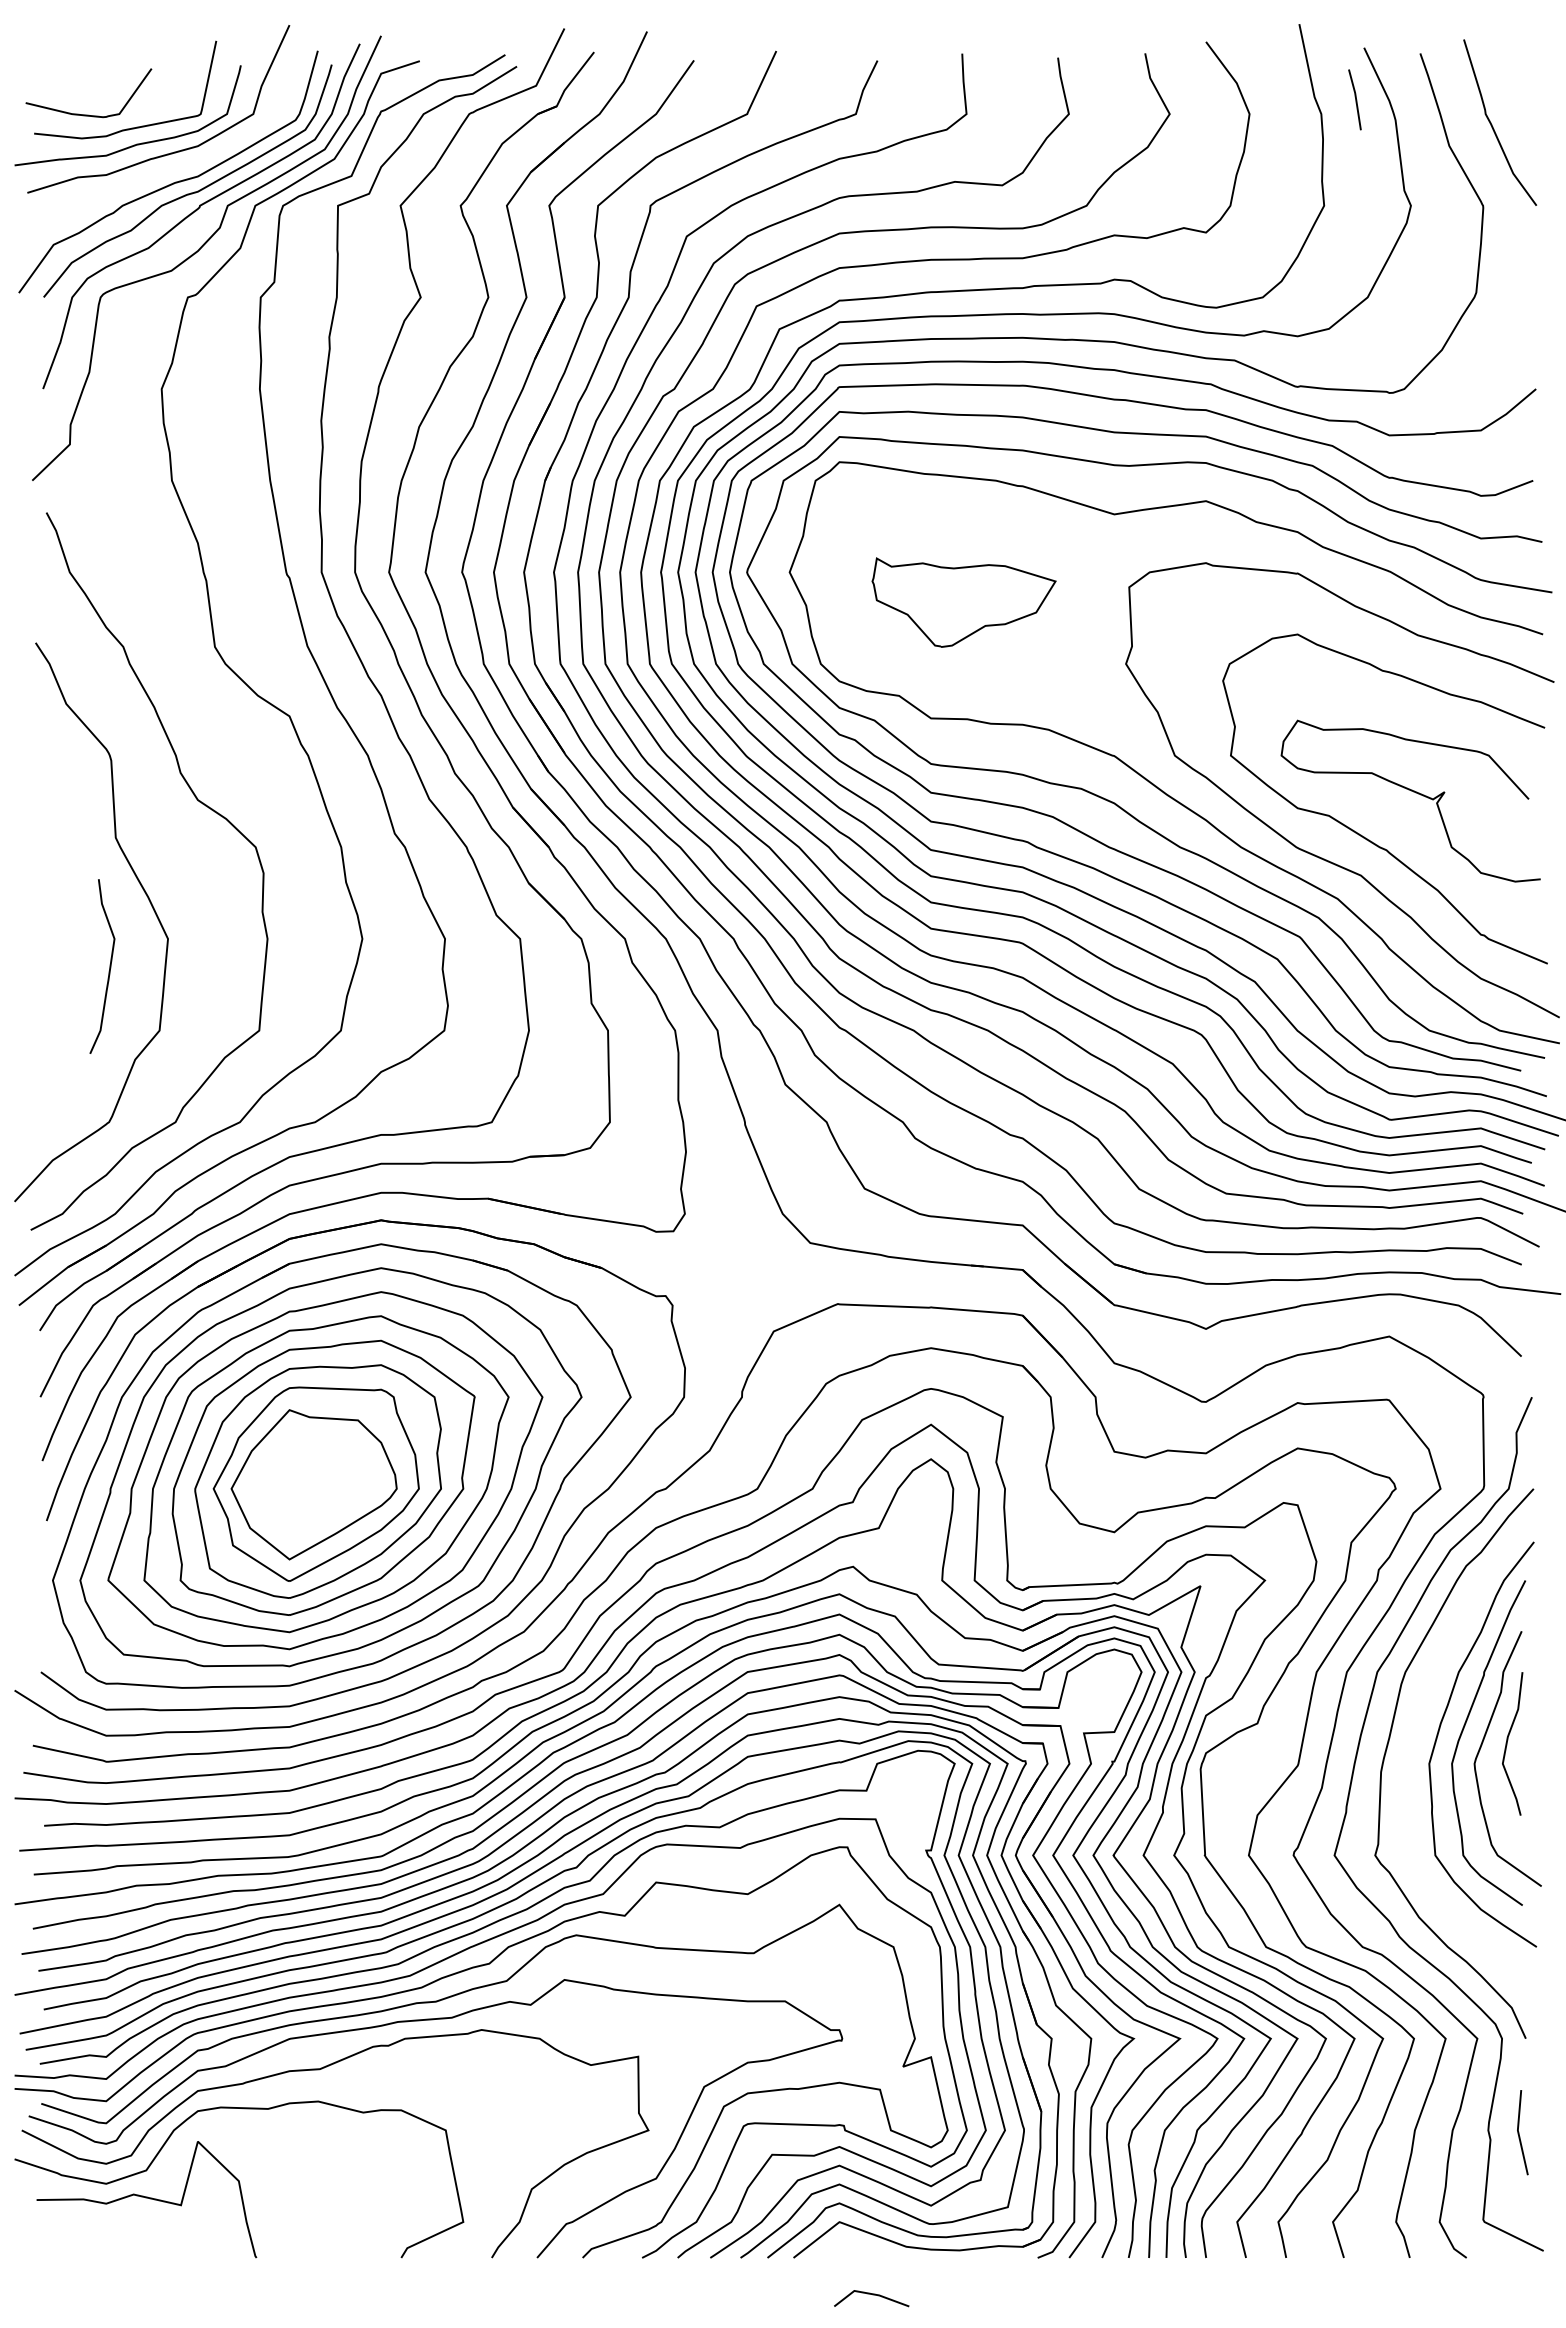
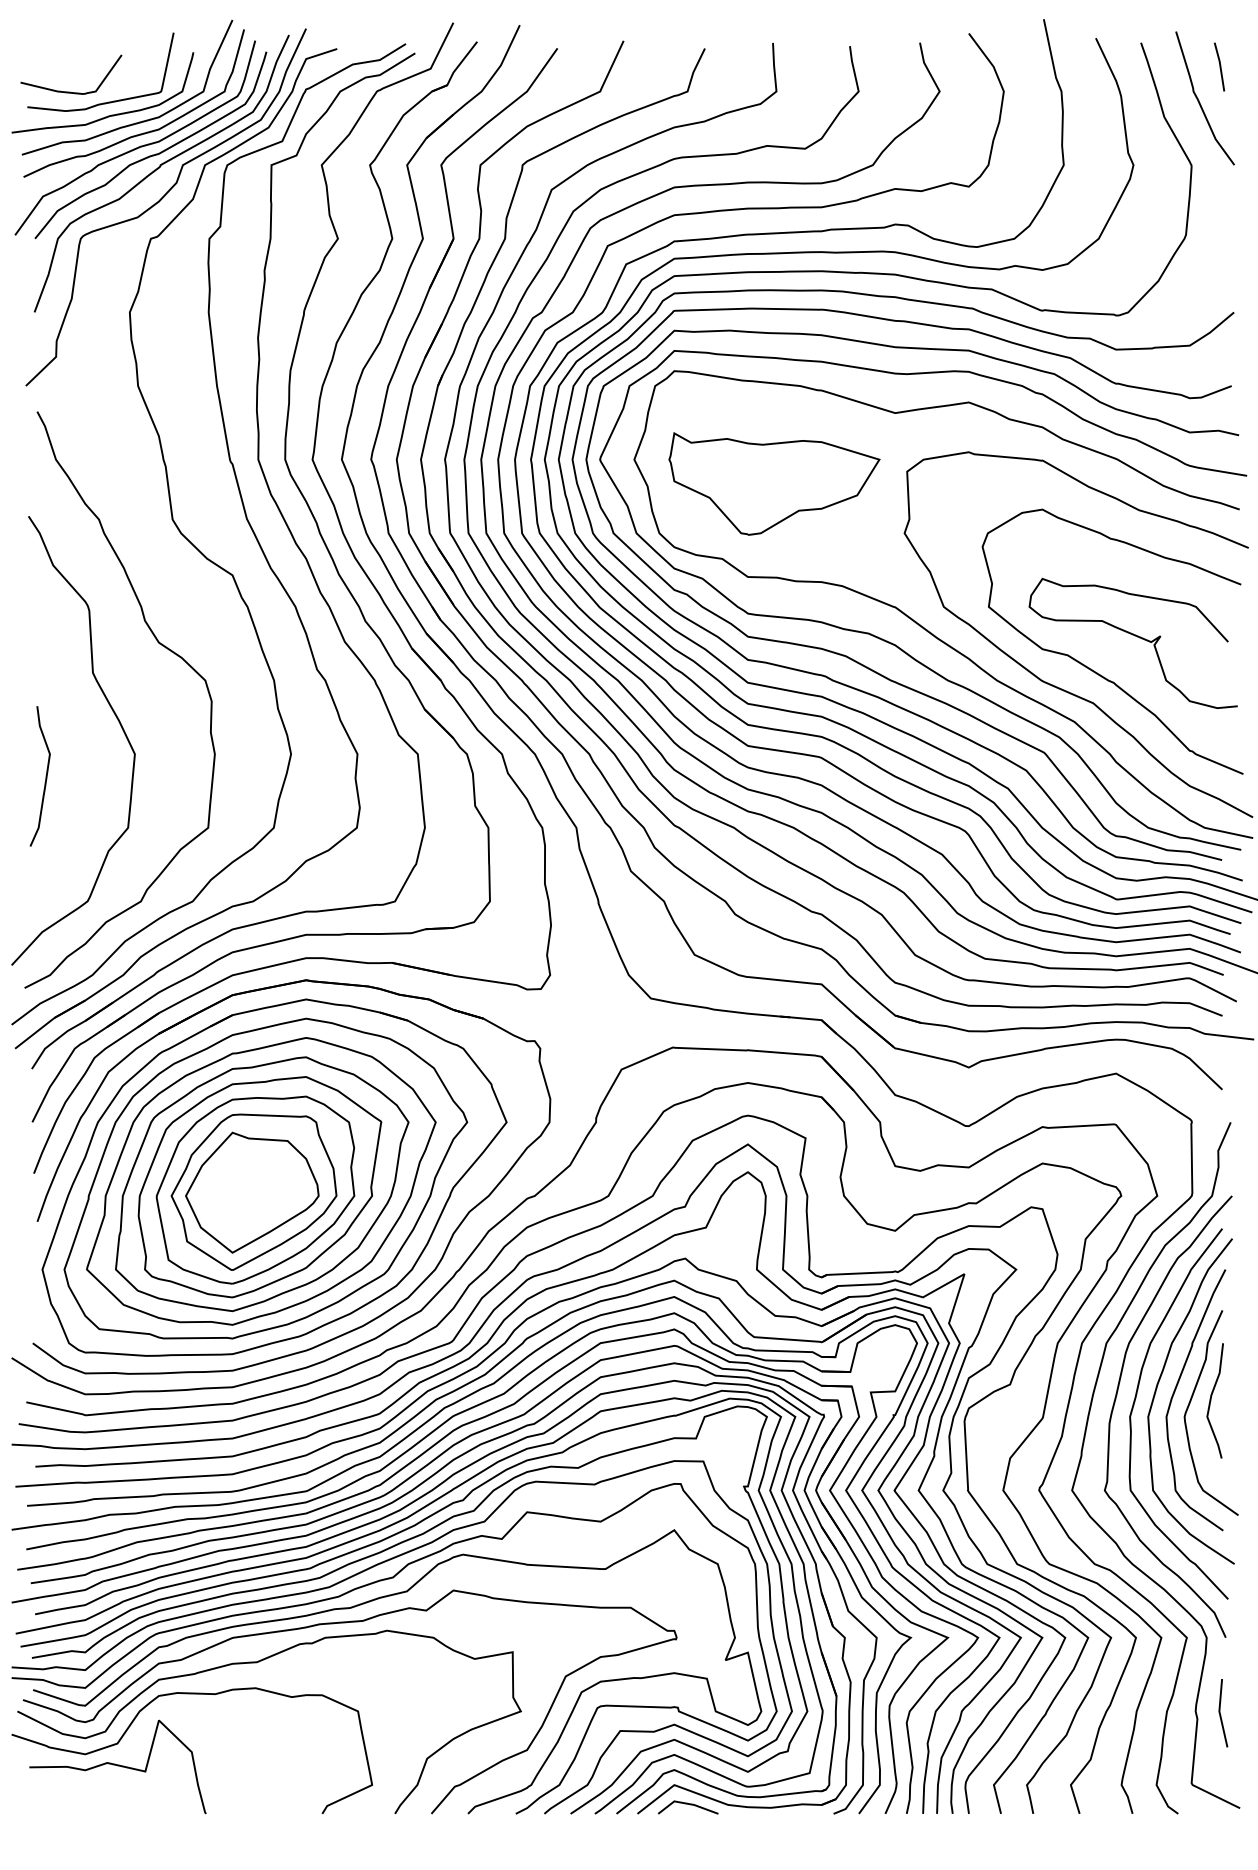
line: (1354, 99) -> (1219, 66), moved
curve: (178, 165) -> (143, 132), added
part: (964, 602) -> (774, 483), size x1.43
curve: (108, 966) -> (45, 776), moved
curve: (1413, 1745) -> (1135, 1402), added
line: (874, 2296) -> (690, 1805), moved

